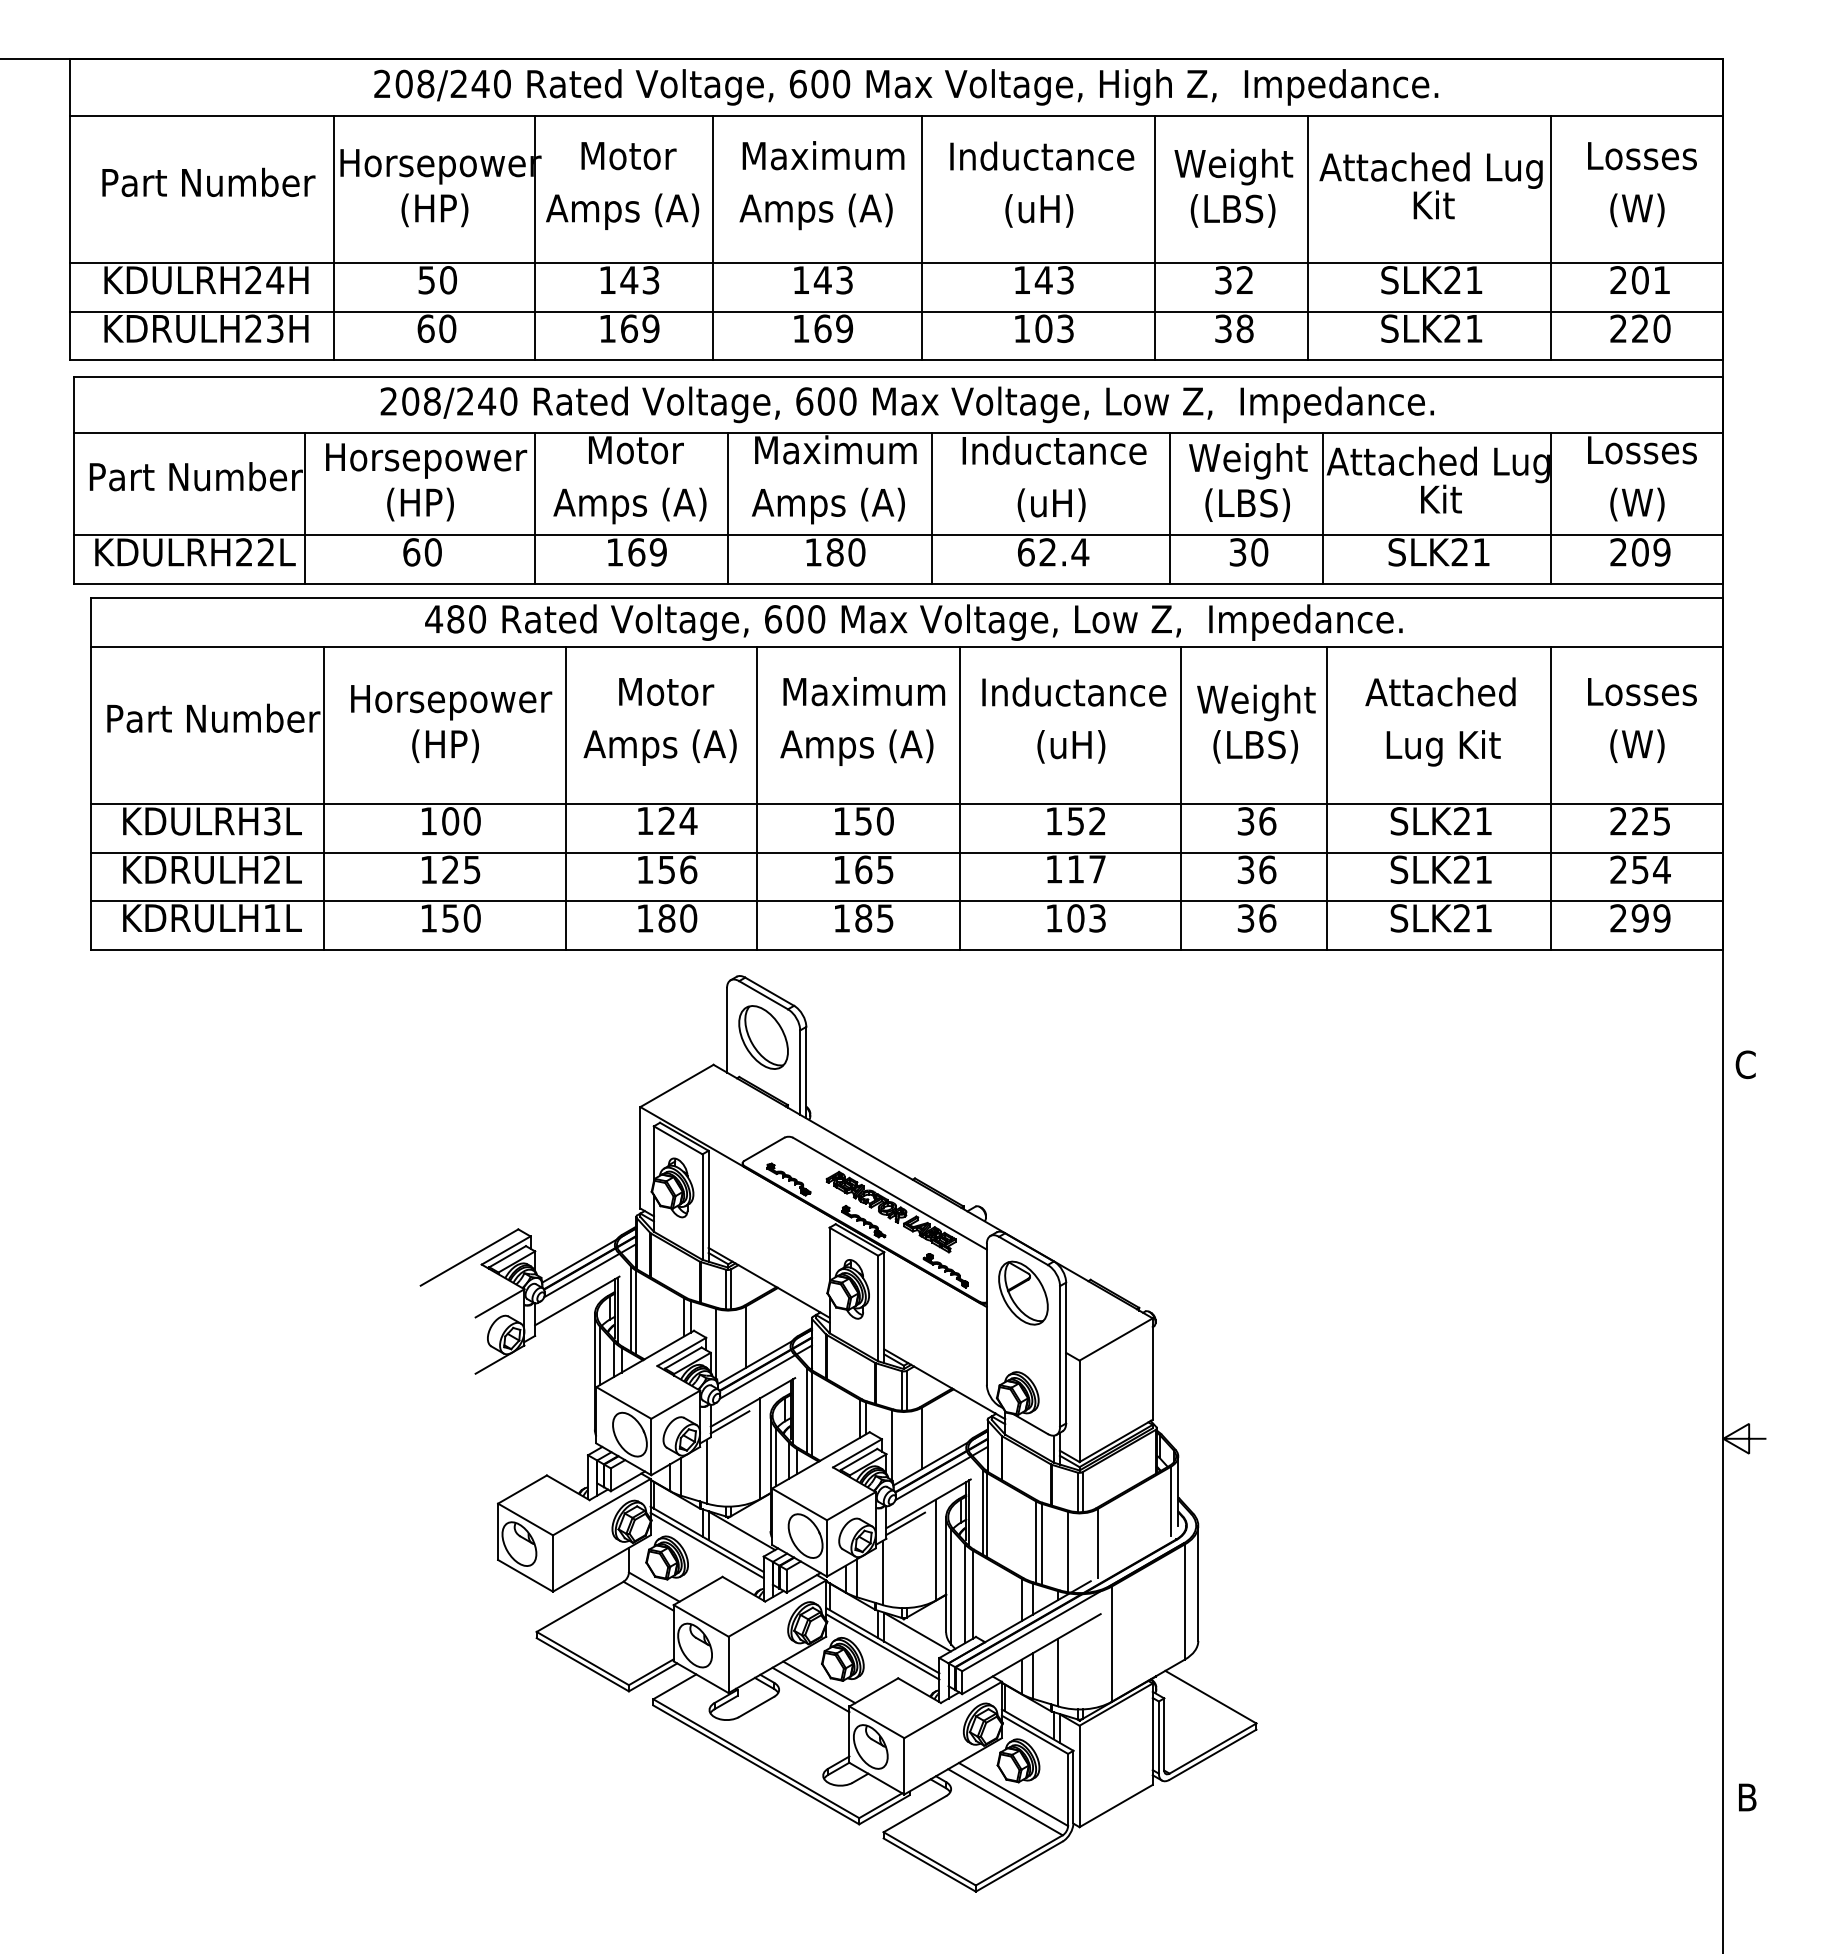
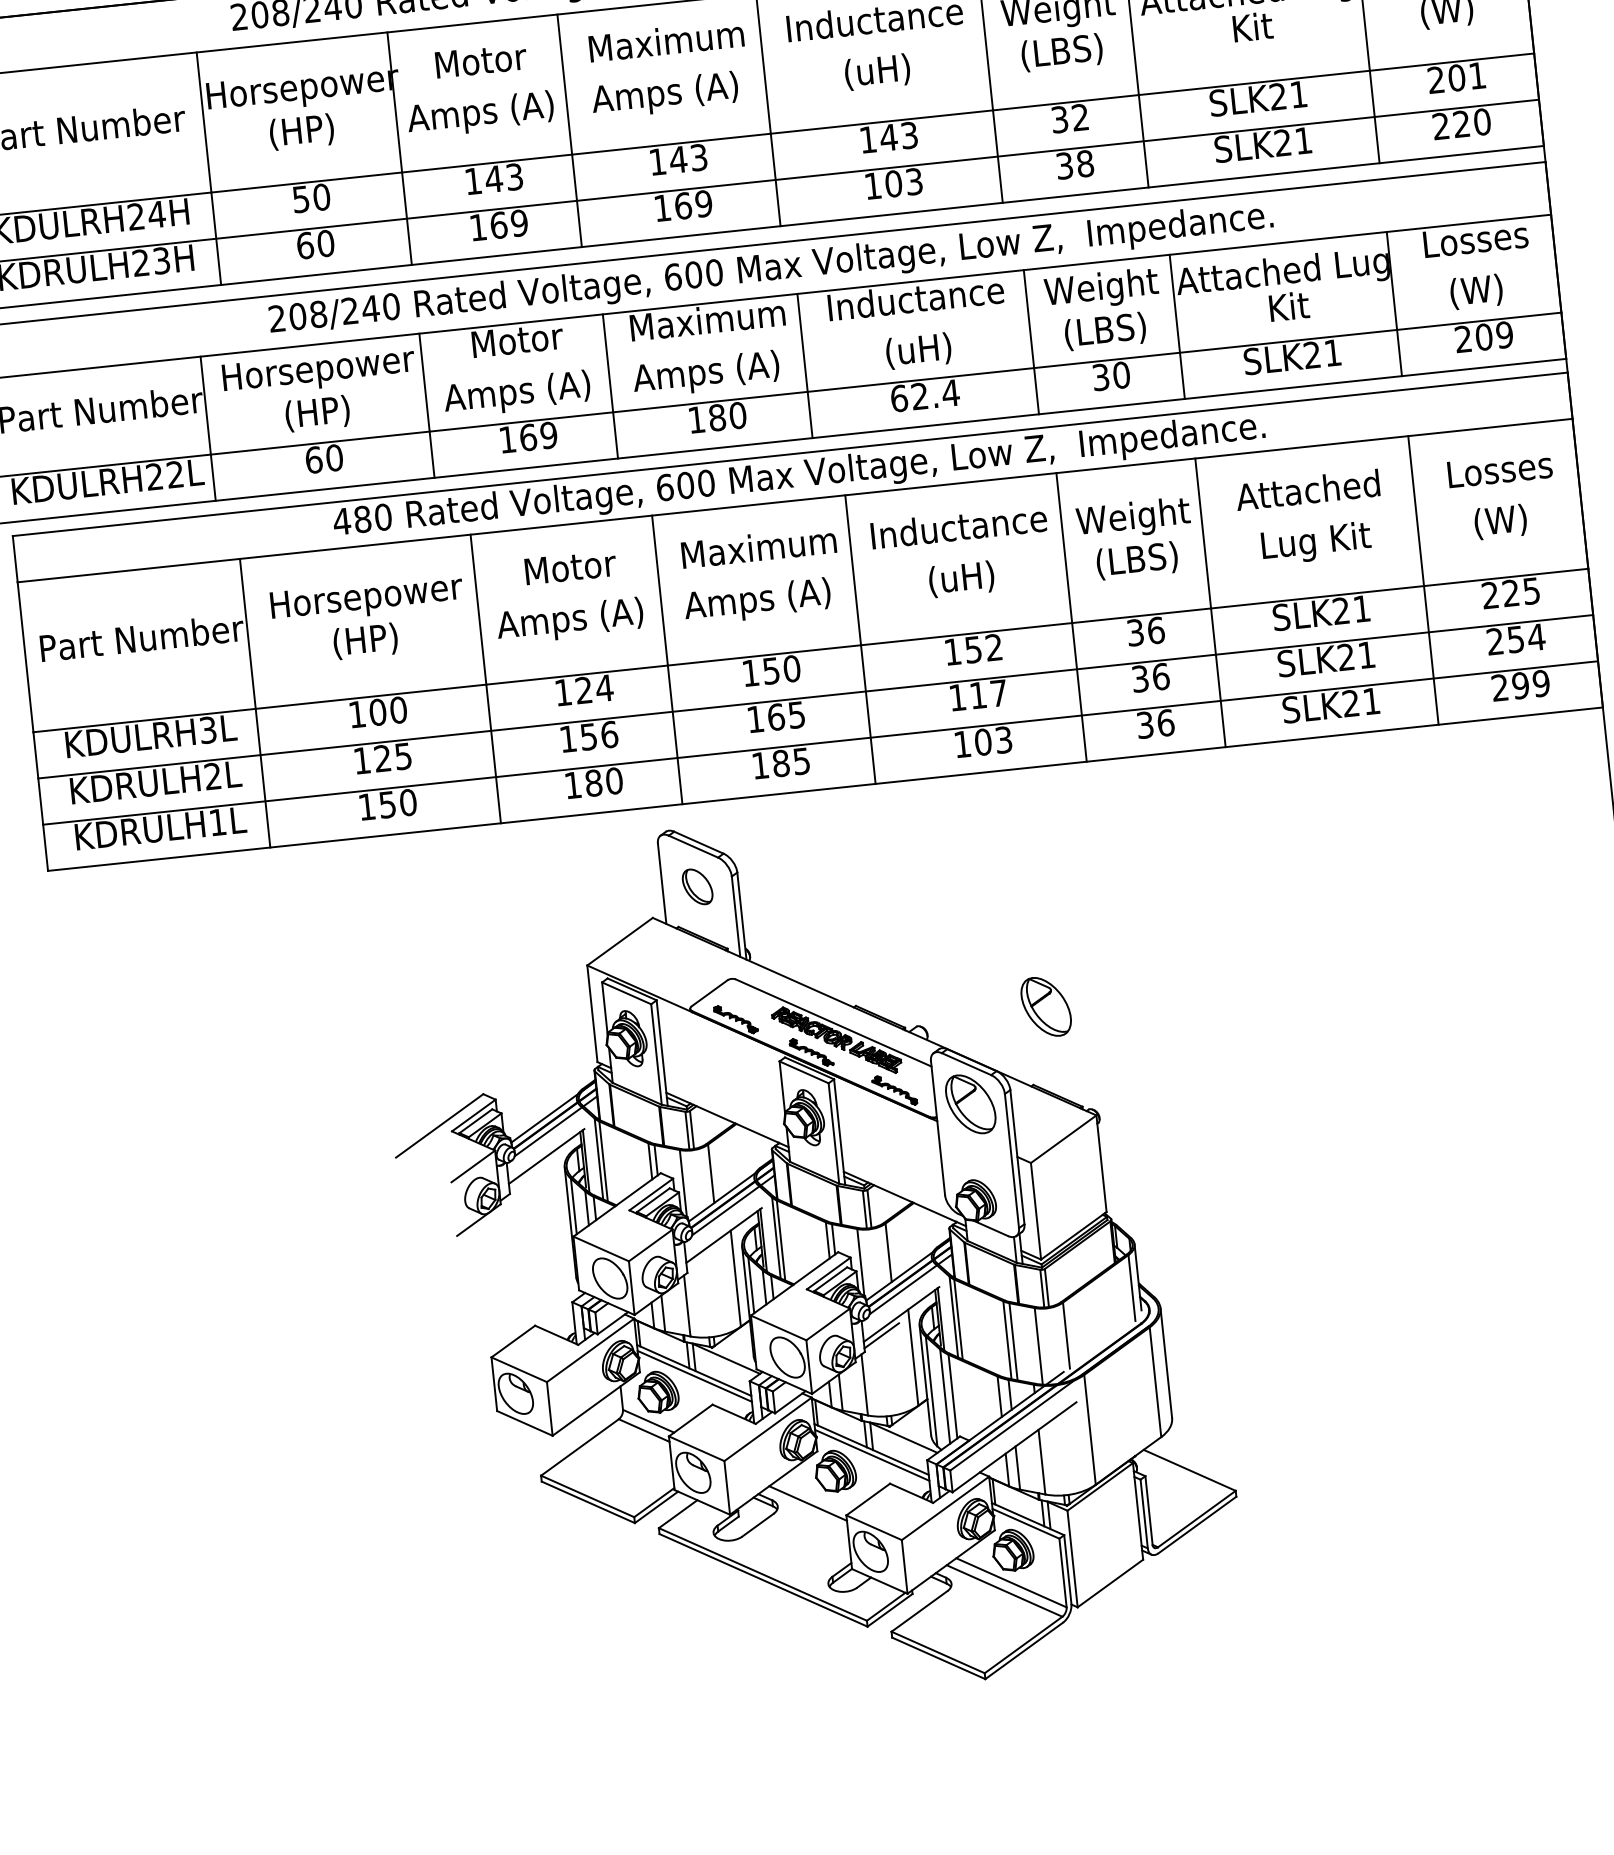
part: (763, 1037) -> (697, 886), size x0.6
part: (1112, 1199) -> (1046, 1006), added
line: (729, 1422) -> (703, 1256), removed
line: (819, 1682) -> (815, 1495), removed

